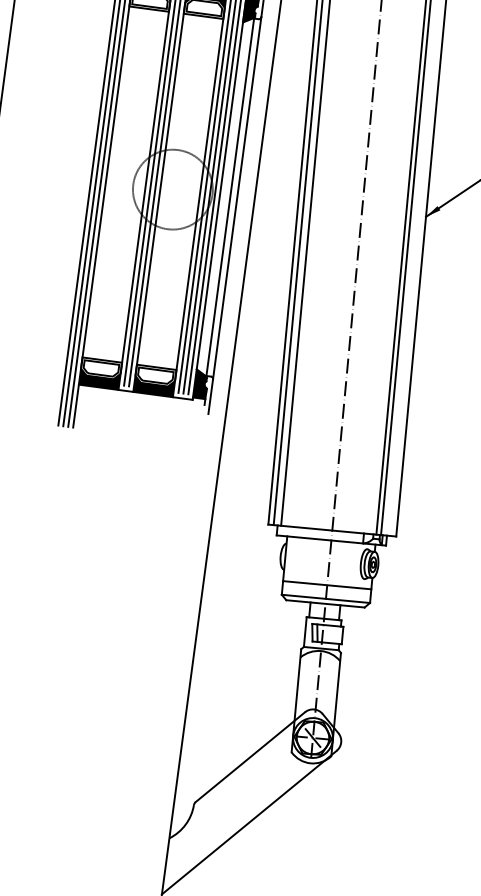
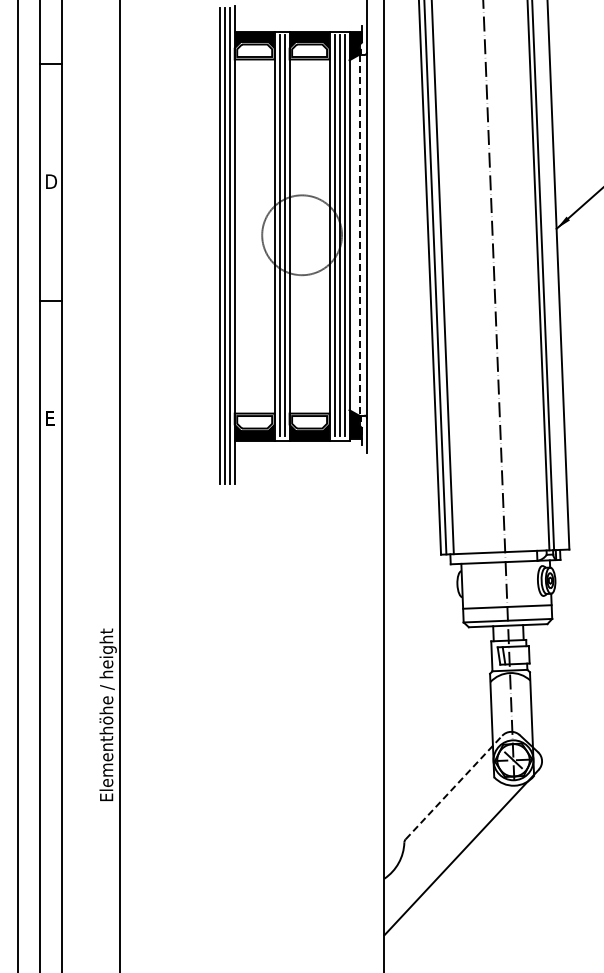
line: (229, 197) -> (359, 235), solid -> dashed
line: (249, 757) -> (453, 787), solid -> dashed

